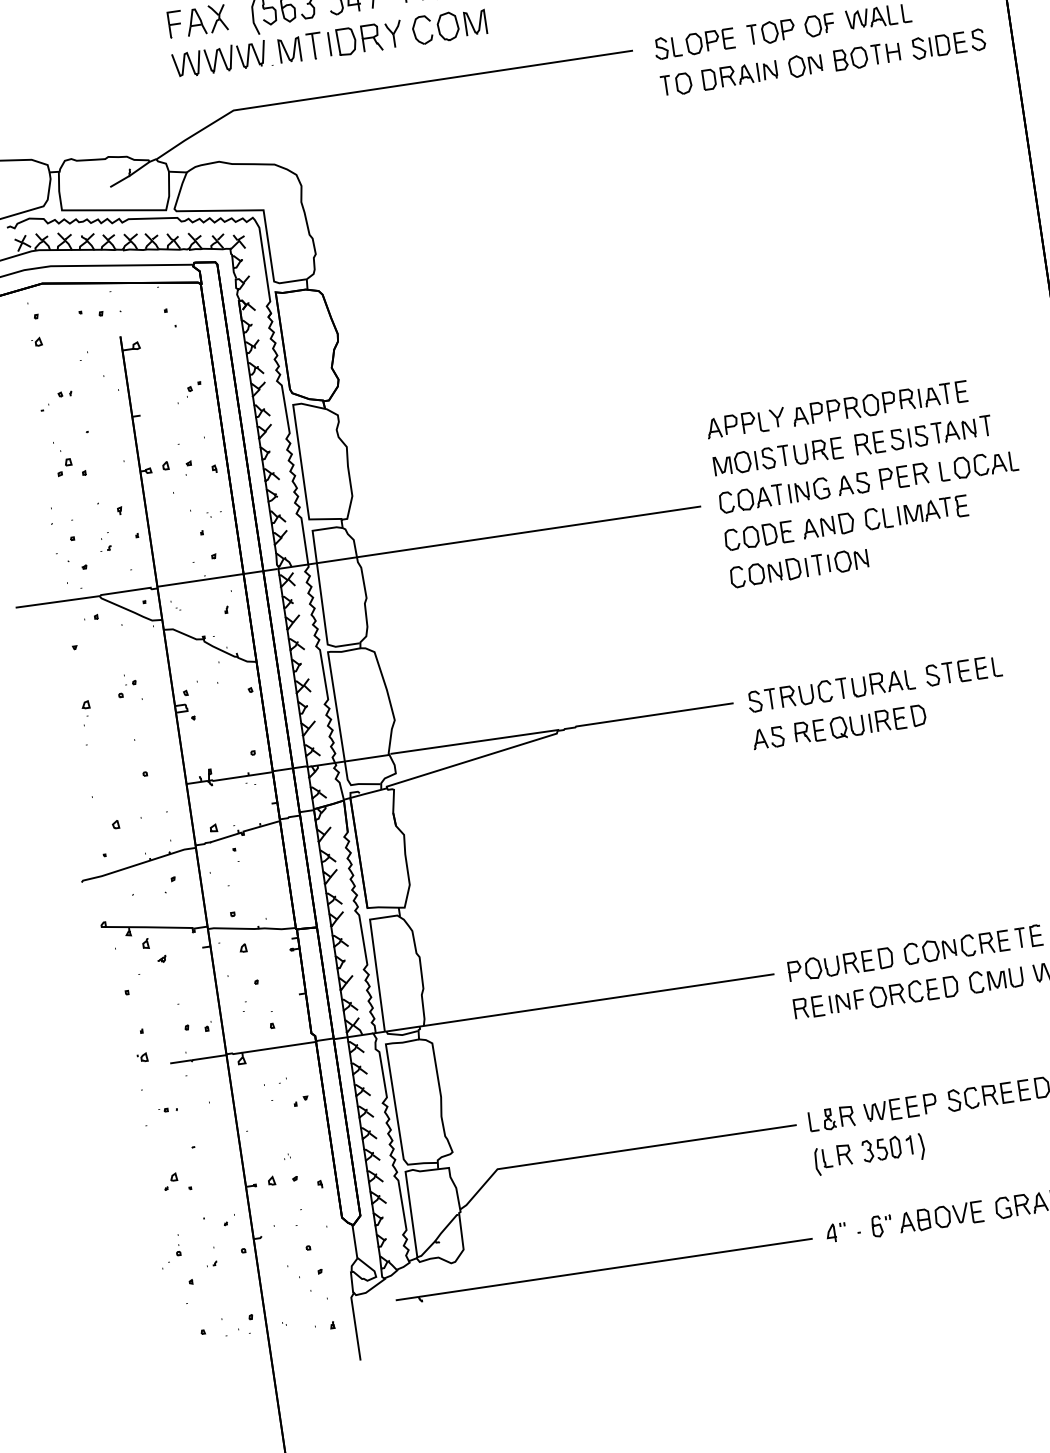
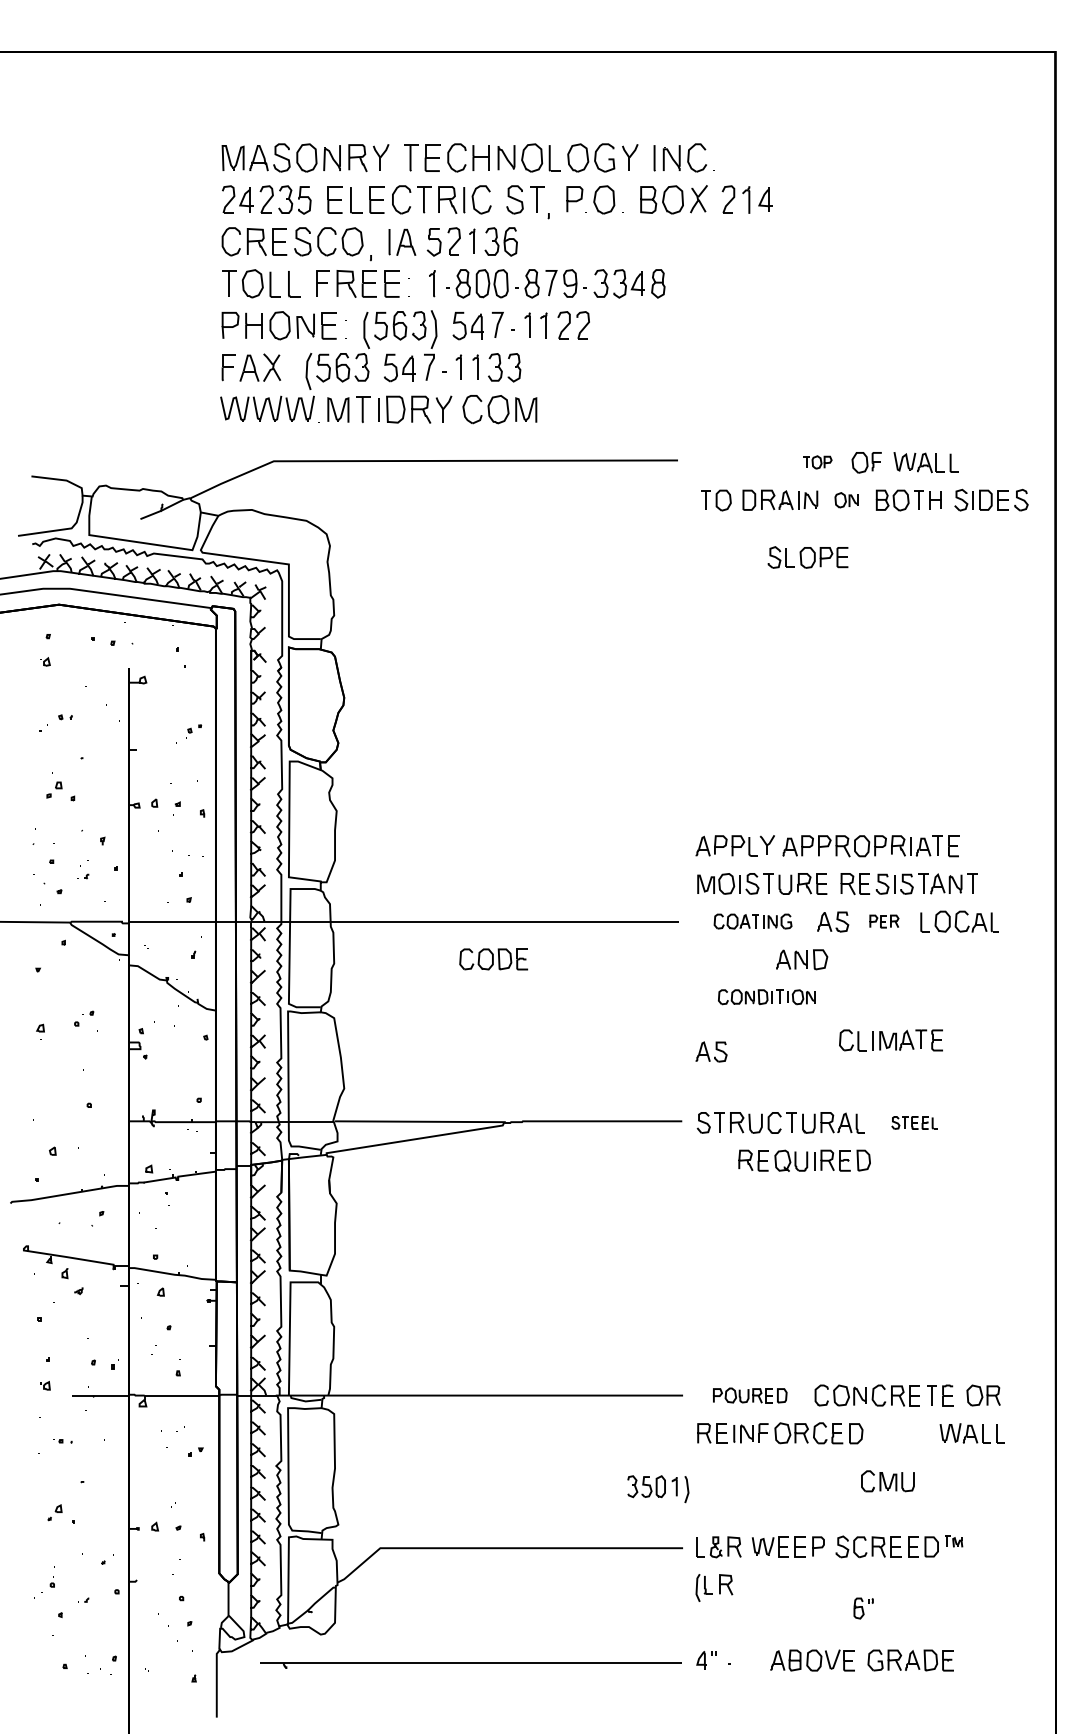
part: (771, 32) -> (817, 462), size x0.6
part: (694, 43) -> (807, 557), moved
part: (805, 65) -> (846, 500), size x0.7
part: (904, 476) -> (884, 921), size x0.6
part: (773, 495) -> (752, 921), size x0.7
part: (915, 512) -> (890, 1040), moved
part: (758, 536) -> (493, 959), moved
part: (798, 568) -> (766, 997), size x0.7
part: (963, 670) -> (914, 1122), size x0.6
part: (768, 737) -> (711, 1051), moved
part: (841, 964) -> (750, 1395), size x0.7
part: (995, 979) -> (887, 1481), moved
part: (893, 1150) -> (658, 1489), moved
part: (881, 1225) -> (863, 1608), moved

